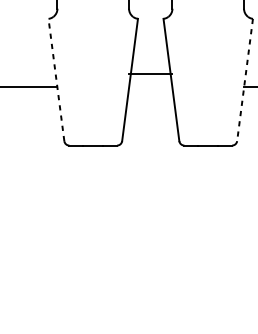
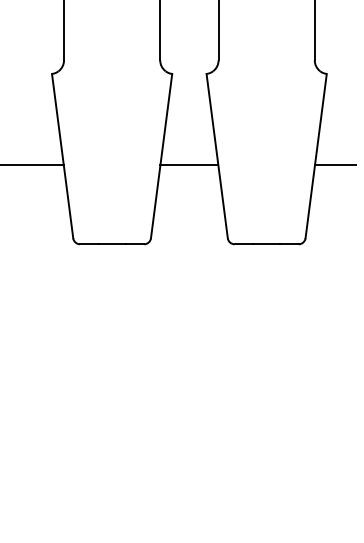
line: (150, 73) -> (189, 164), moved
line: (56, 80) -> (62, 156), dashed -> solid
line: (245, 80) -> (316, 156), dashed -> solid

